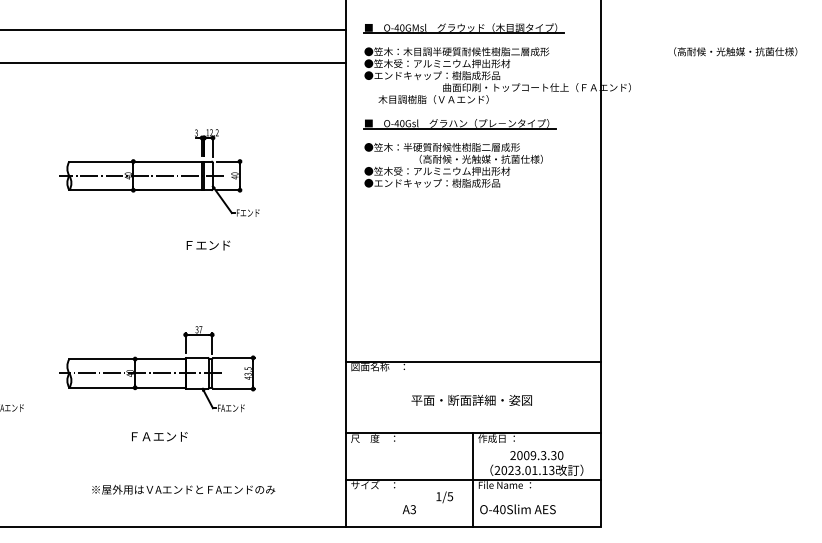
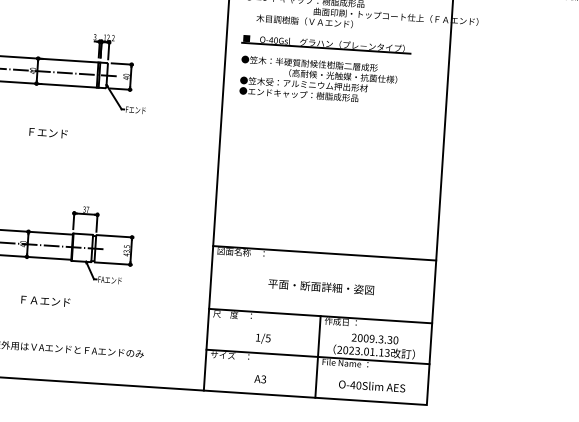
text: (208, 245) -> (48, 133), moved
text: (444, 497) -> (263, 338), moved
text: (517, 509) -> (371, 386), moved

